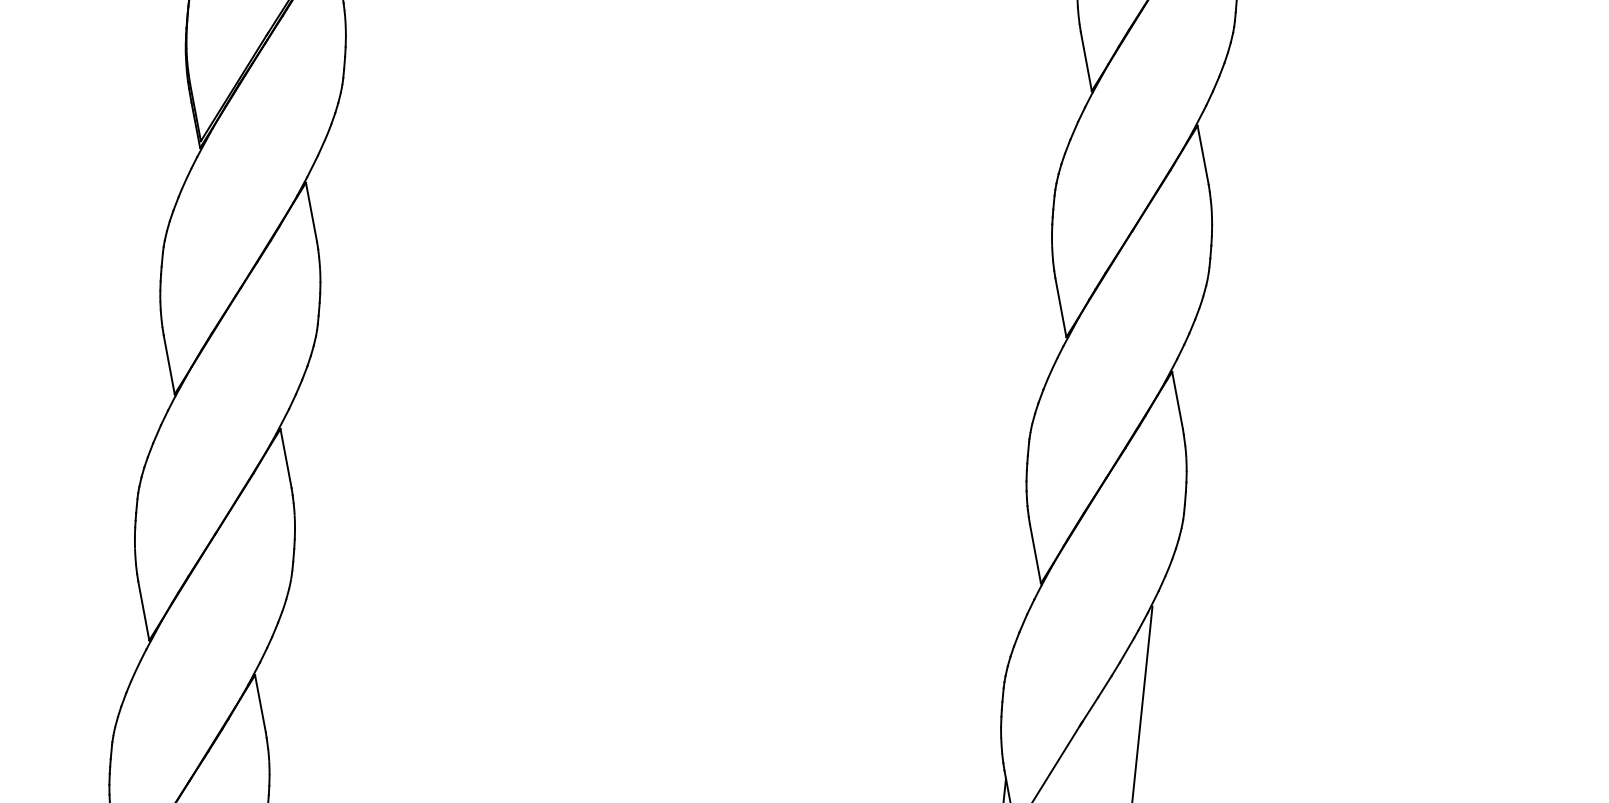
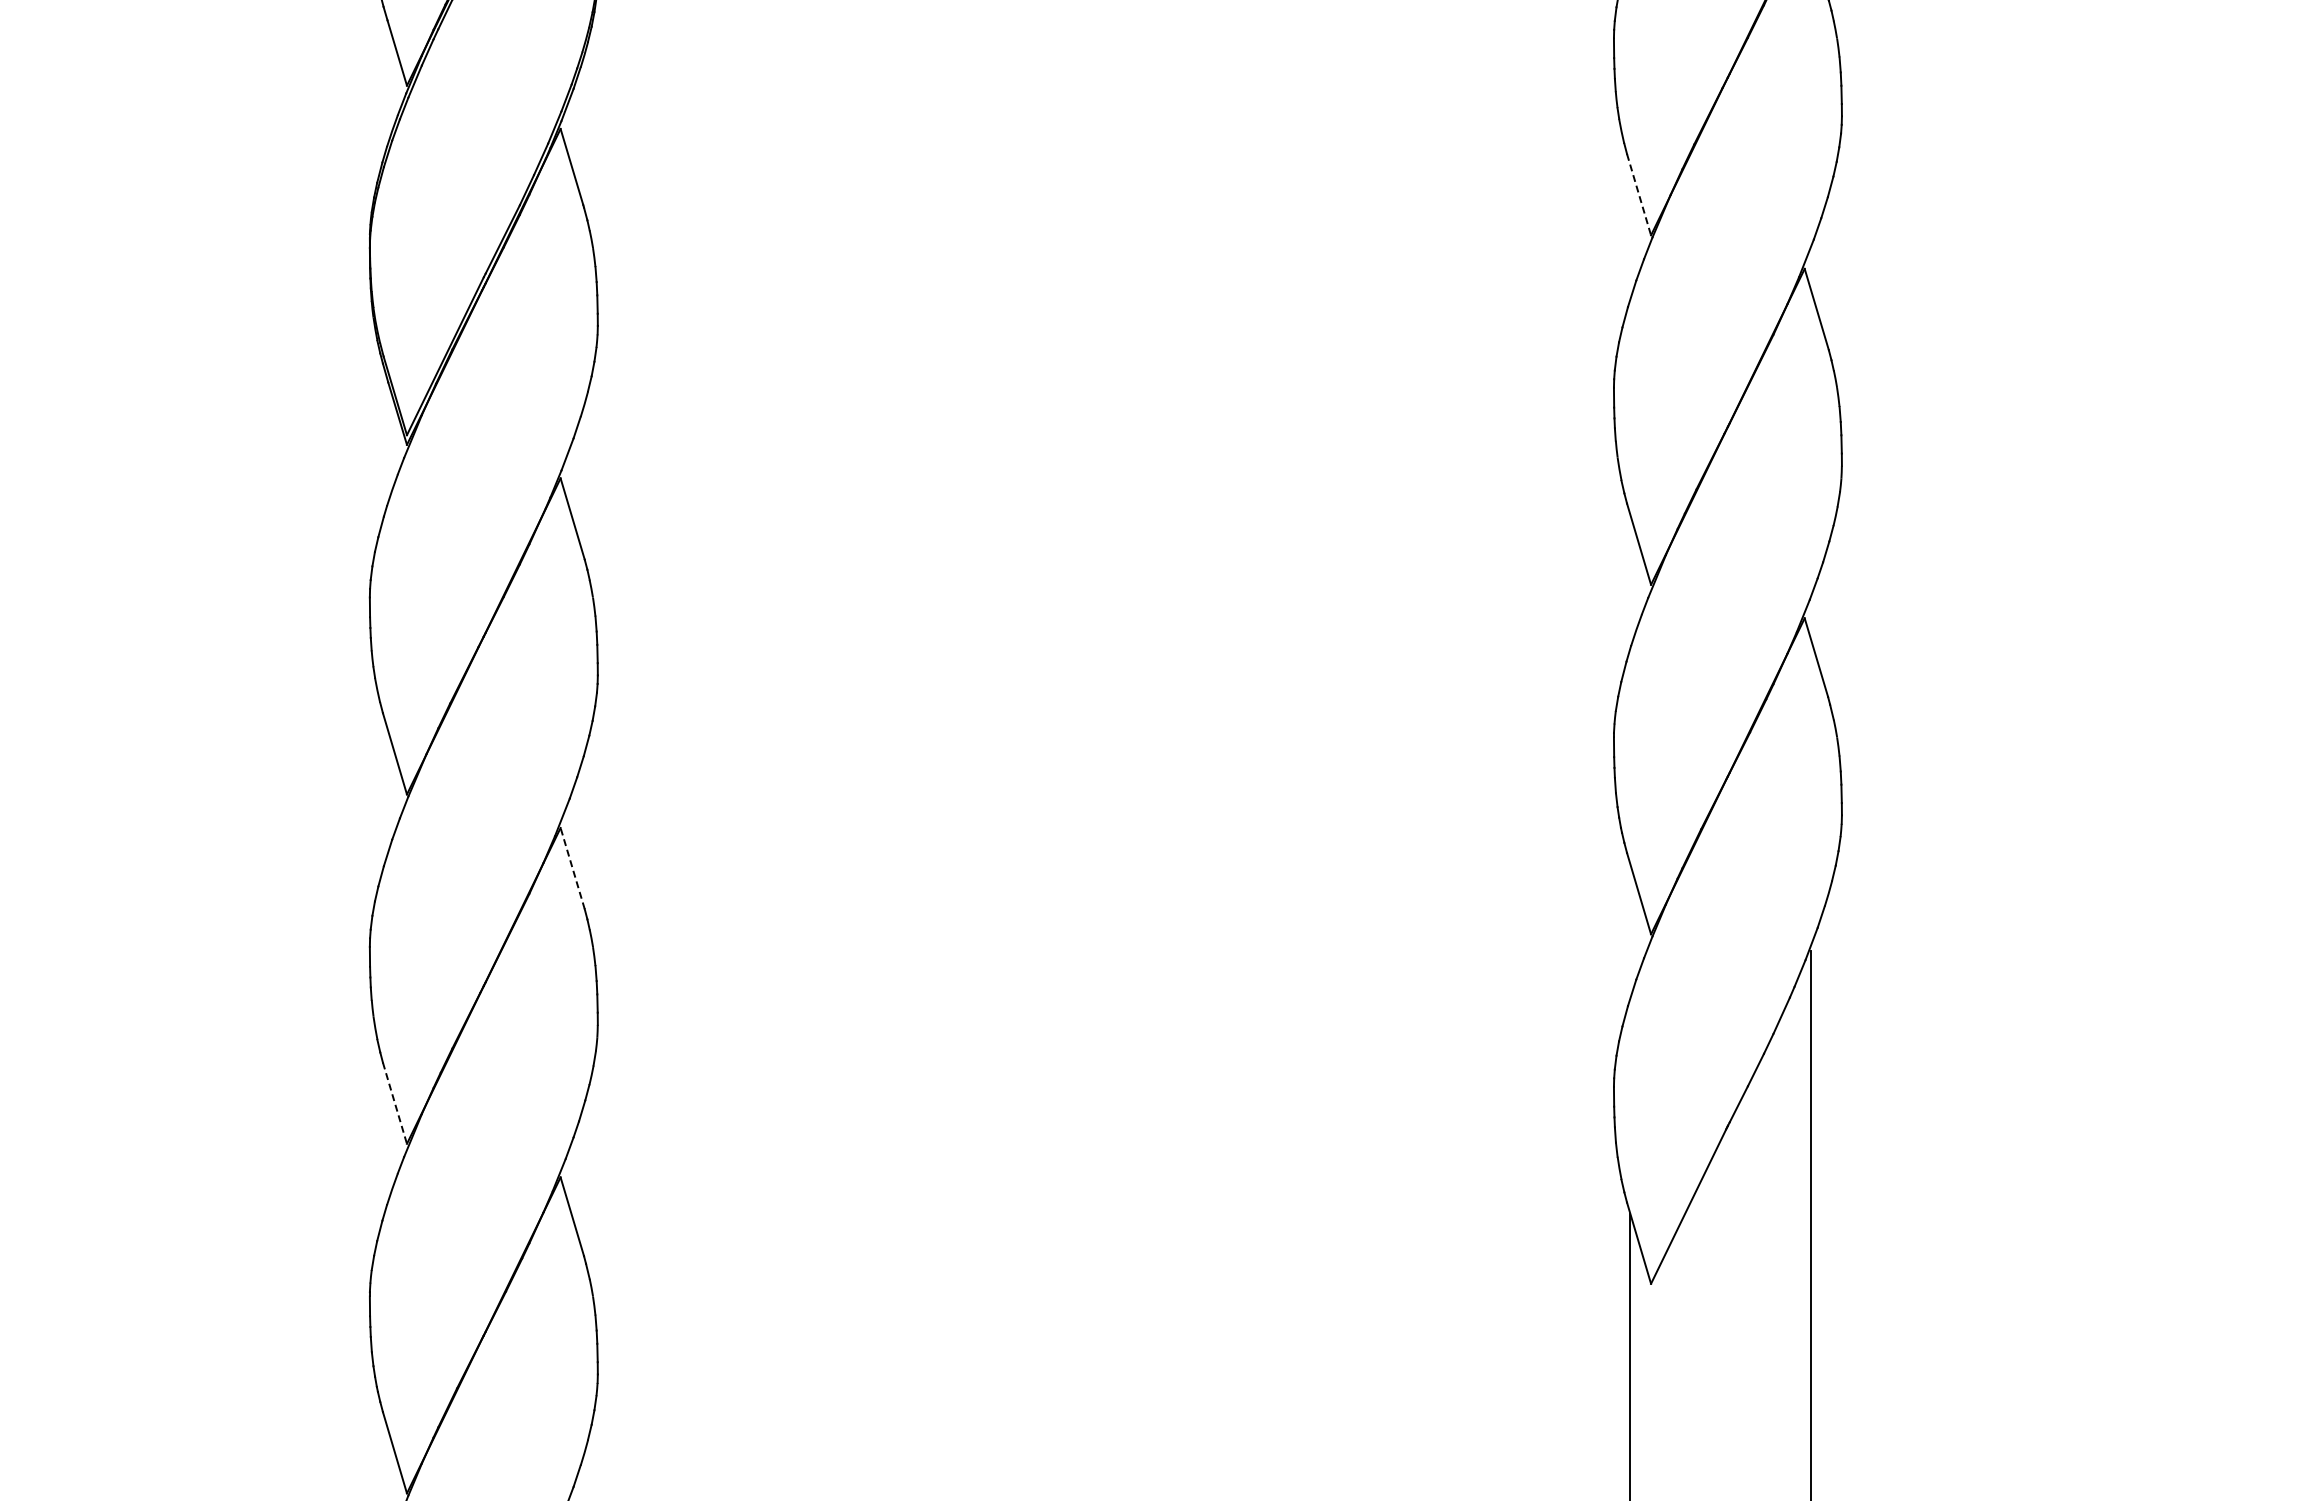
line: (1086, 62) -> (1639, 195), solid -> dashed
line: (285, 458) -> (572, 868), solid -> dashed
line: (144, 611) -> (395, 1103), solid -> dashed

